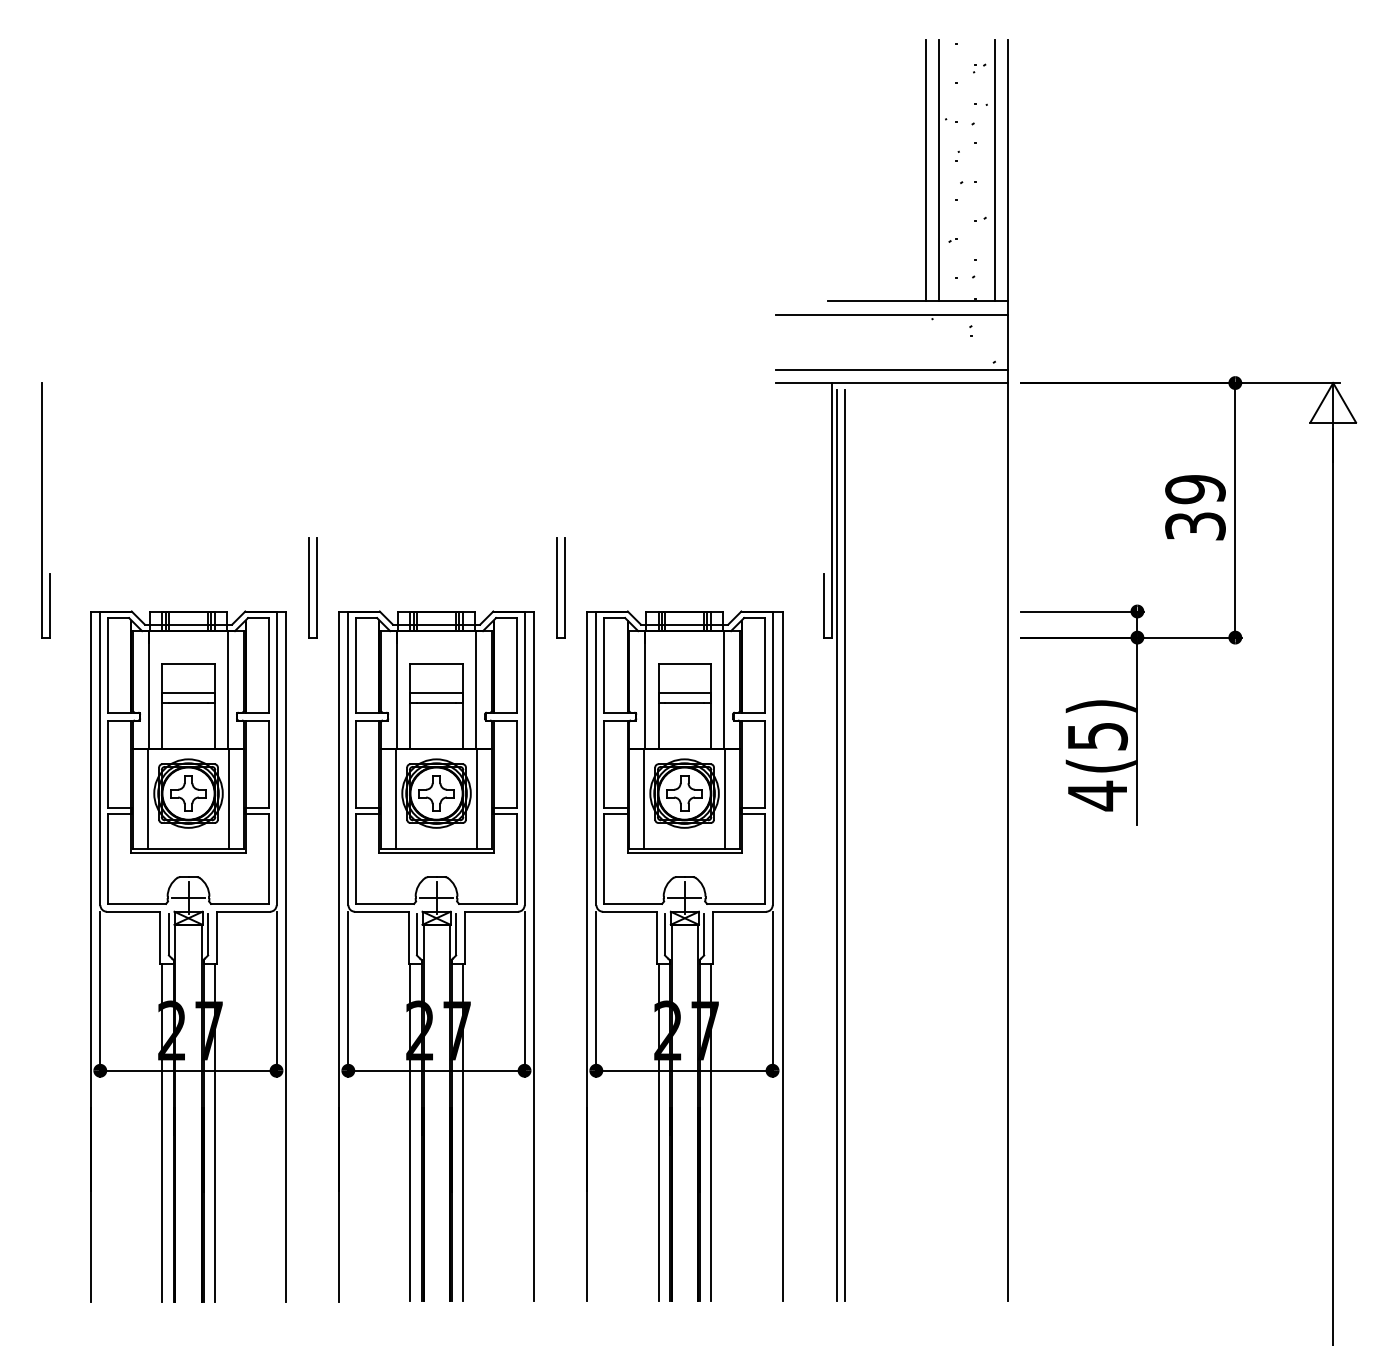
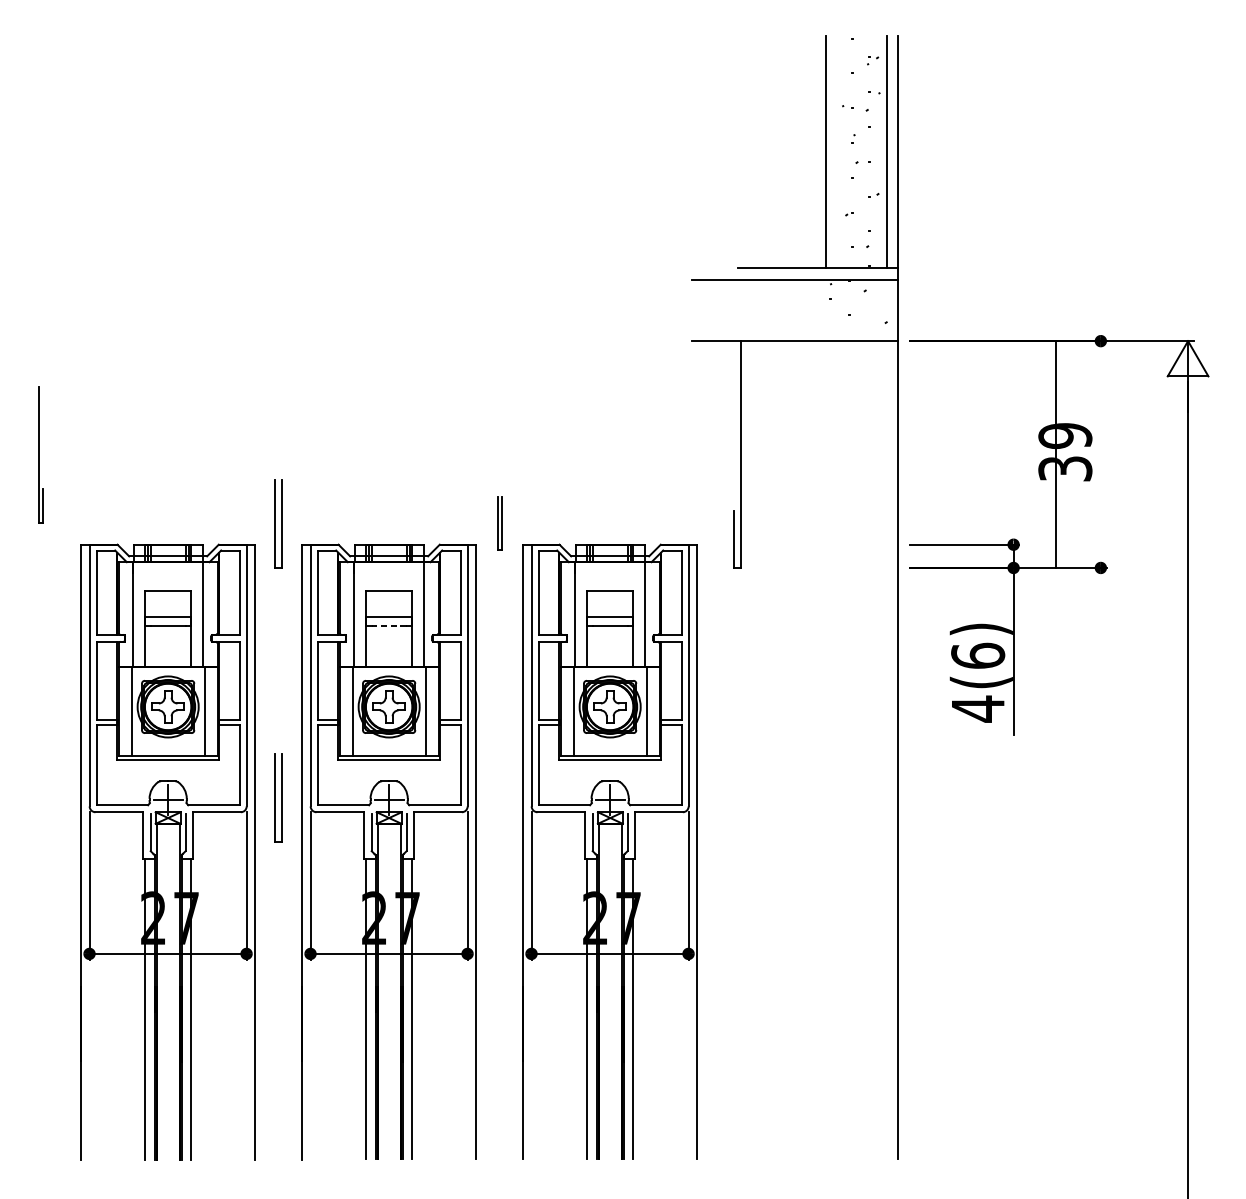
line: (939, 170) -> (837, 151), removed
line: (891, 370) -> (794, 329), removed
part: (45, 510) -> (40, 454), size x0.6
line: (1235, 510) -> (1056, 454), moved
part: (560, 587) -> (499, 523), size x0.6
line: (436, 702) -> (389, 625), solid -> dashed
text: (1097, 735) -> (978, 655), 4(5) -> 4(6)
line: (836, 845) -> (745, 753), removed
line: (844, 845) -> (752, 753), removed
part: (312, 895) -> (278, 797), added

